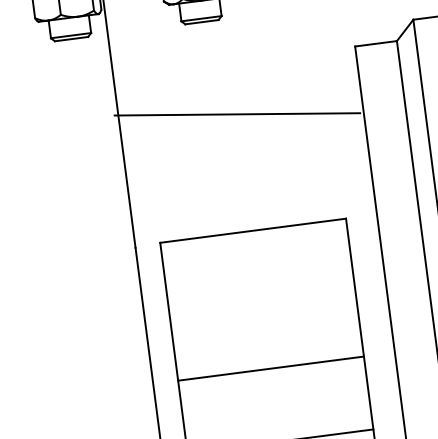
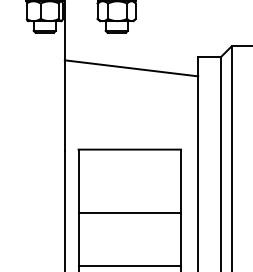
line: (237, 114) -> (131, 68), moved
line: (270, 368) -> (129, 212), moved

